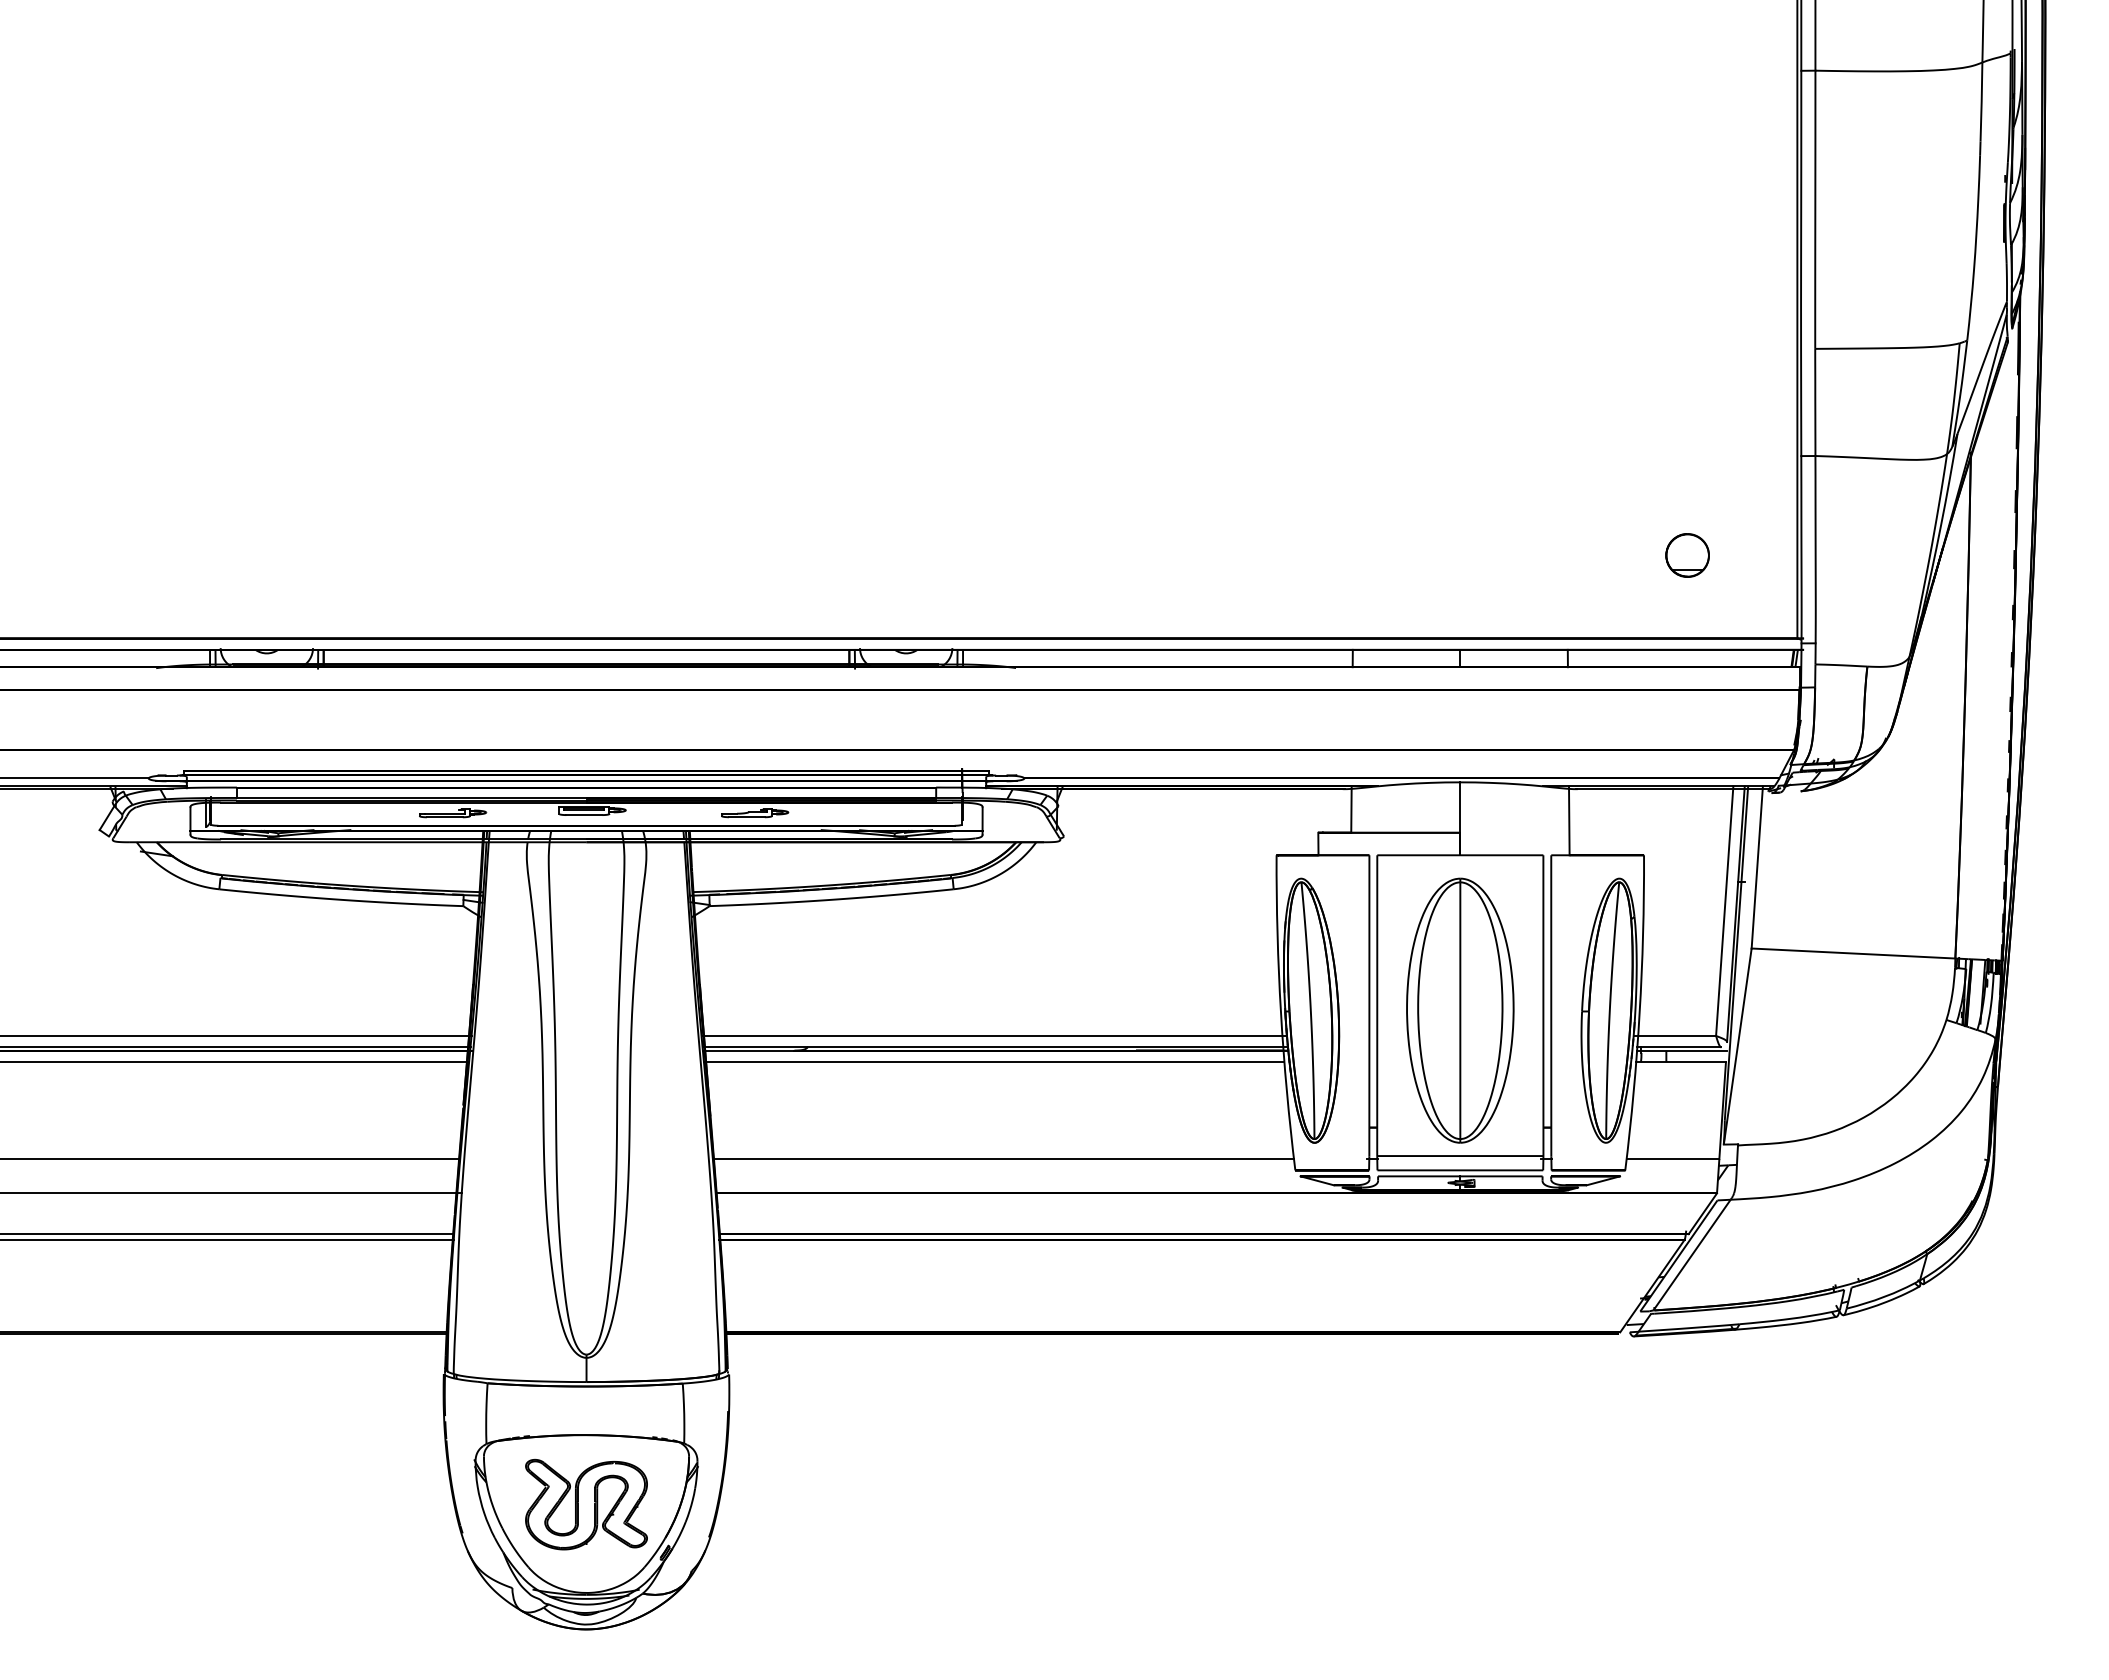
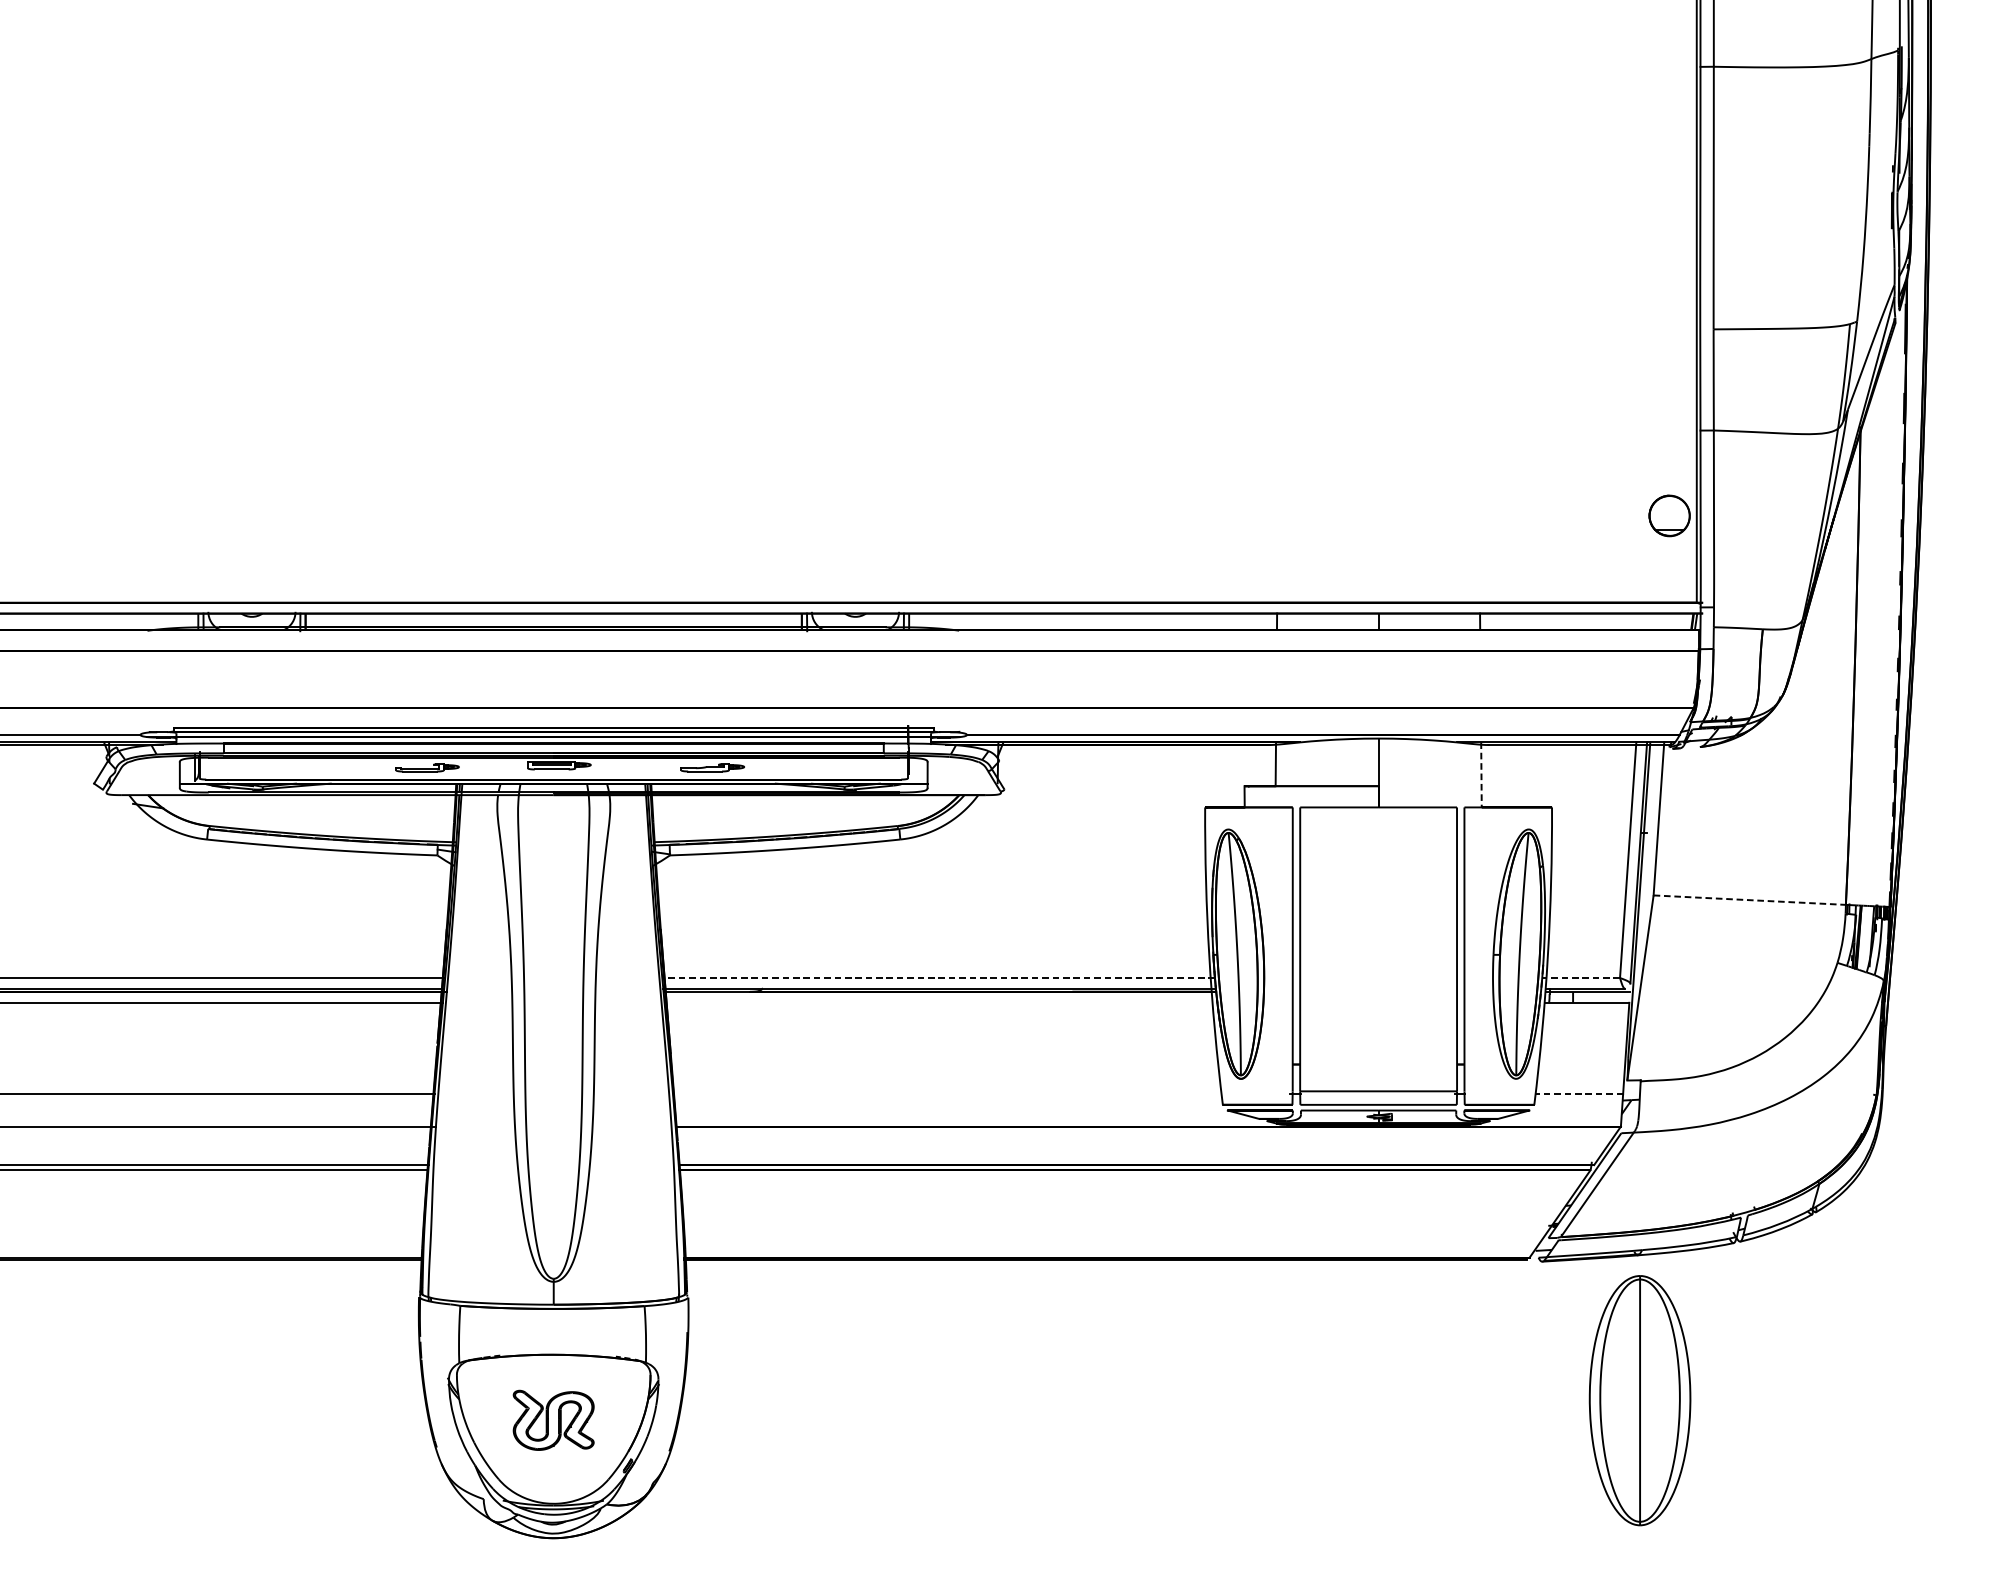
part: (1687, 555) -> (1669, 515), moved
line: (1569, 821) -> (1481, 775), solid -> dashed
line: (1853, 953) -> (1749, 900), solid -> dashed
part: (1460, 1010) -> (1640, 1400), moved
line: (994, 1035) -> (938, 977), solid -> dashed
line: (1674, 1035) -> (1580, 977), solid -> dashed
line: (993, 1062) -> (937, 1003), removed
line: (1003, 1159) -> (947, 1094), removed
line: (1672, 1159) -> (1578, 1094), solid -> dashed
part: (586, 1504) -> (553, 1420), size x0.7

